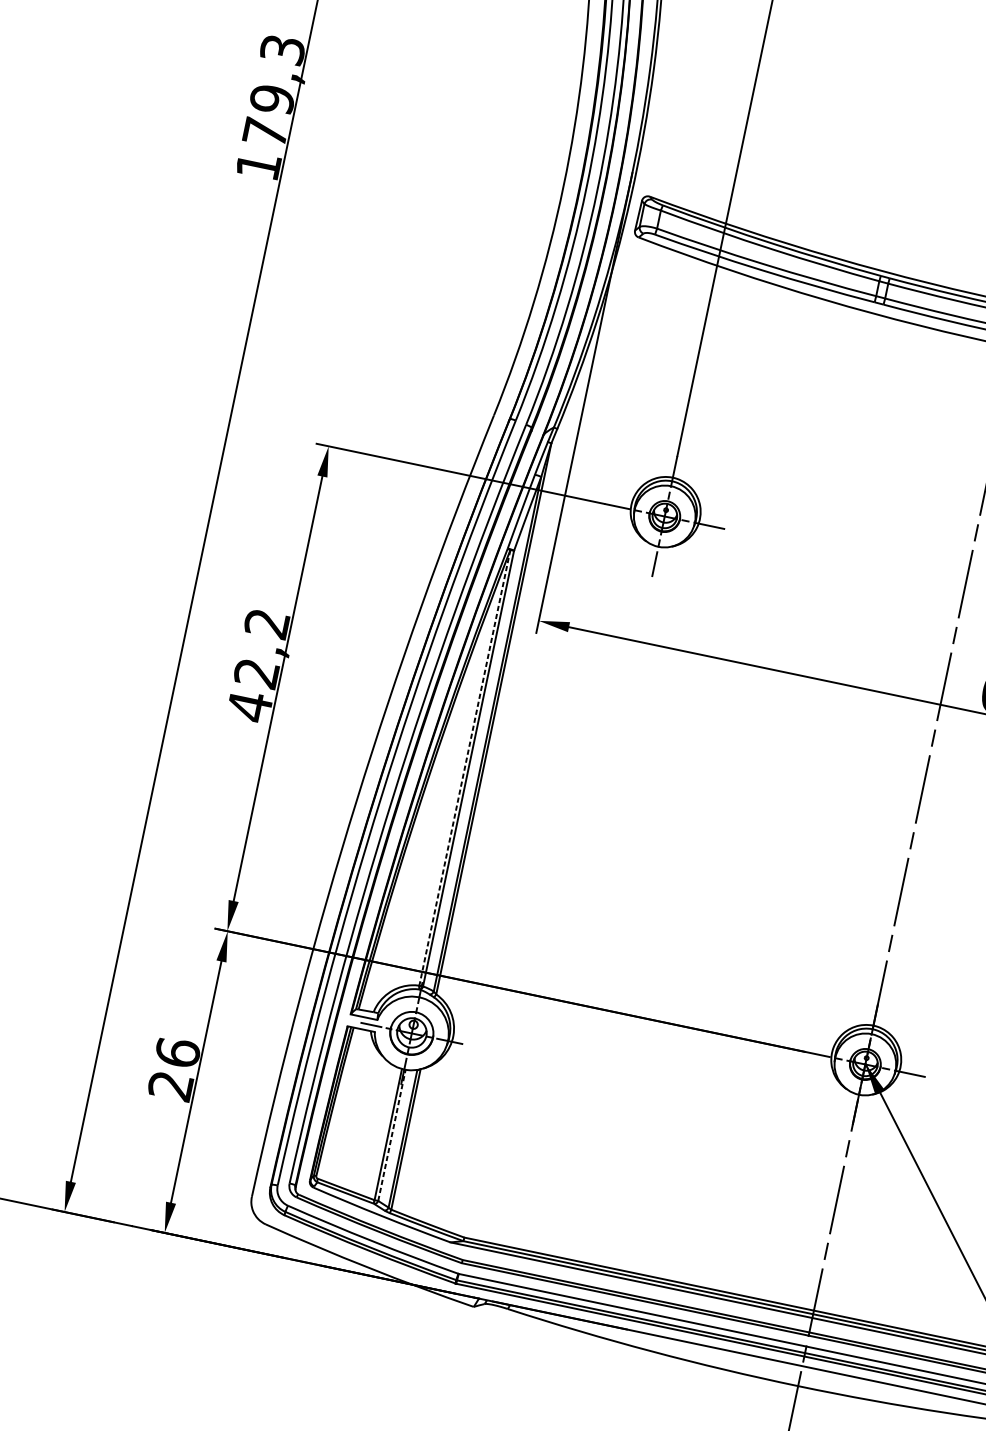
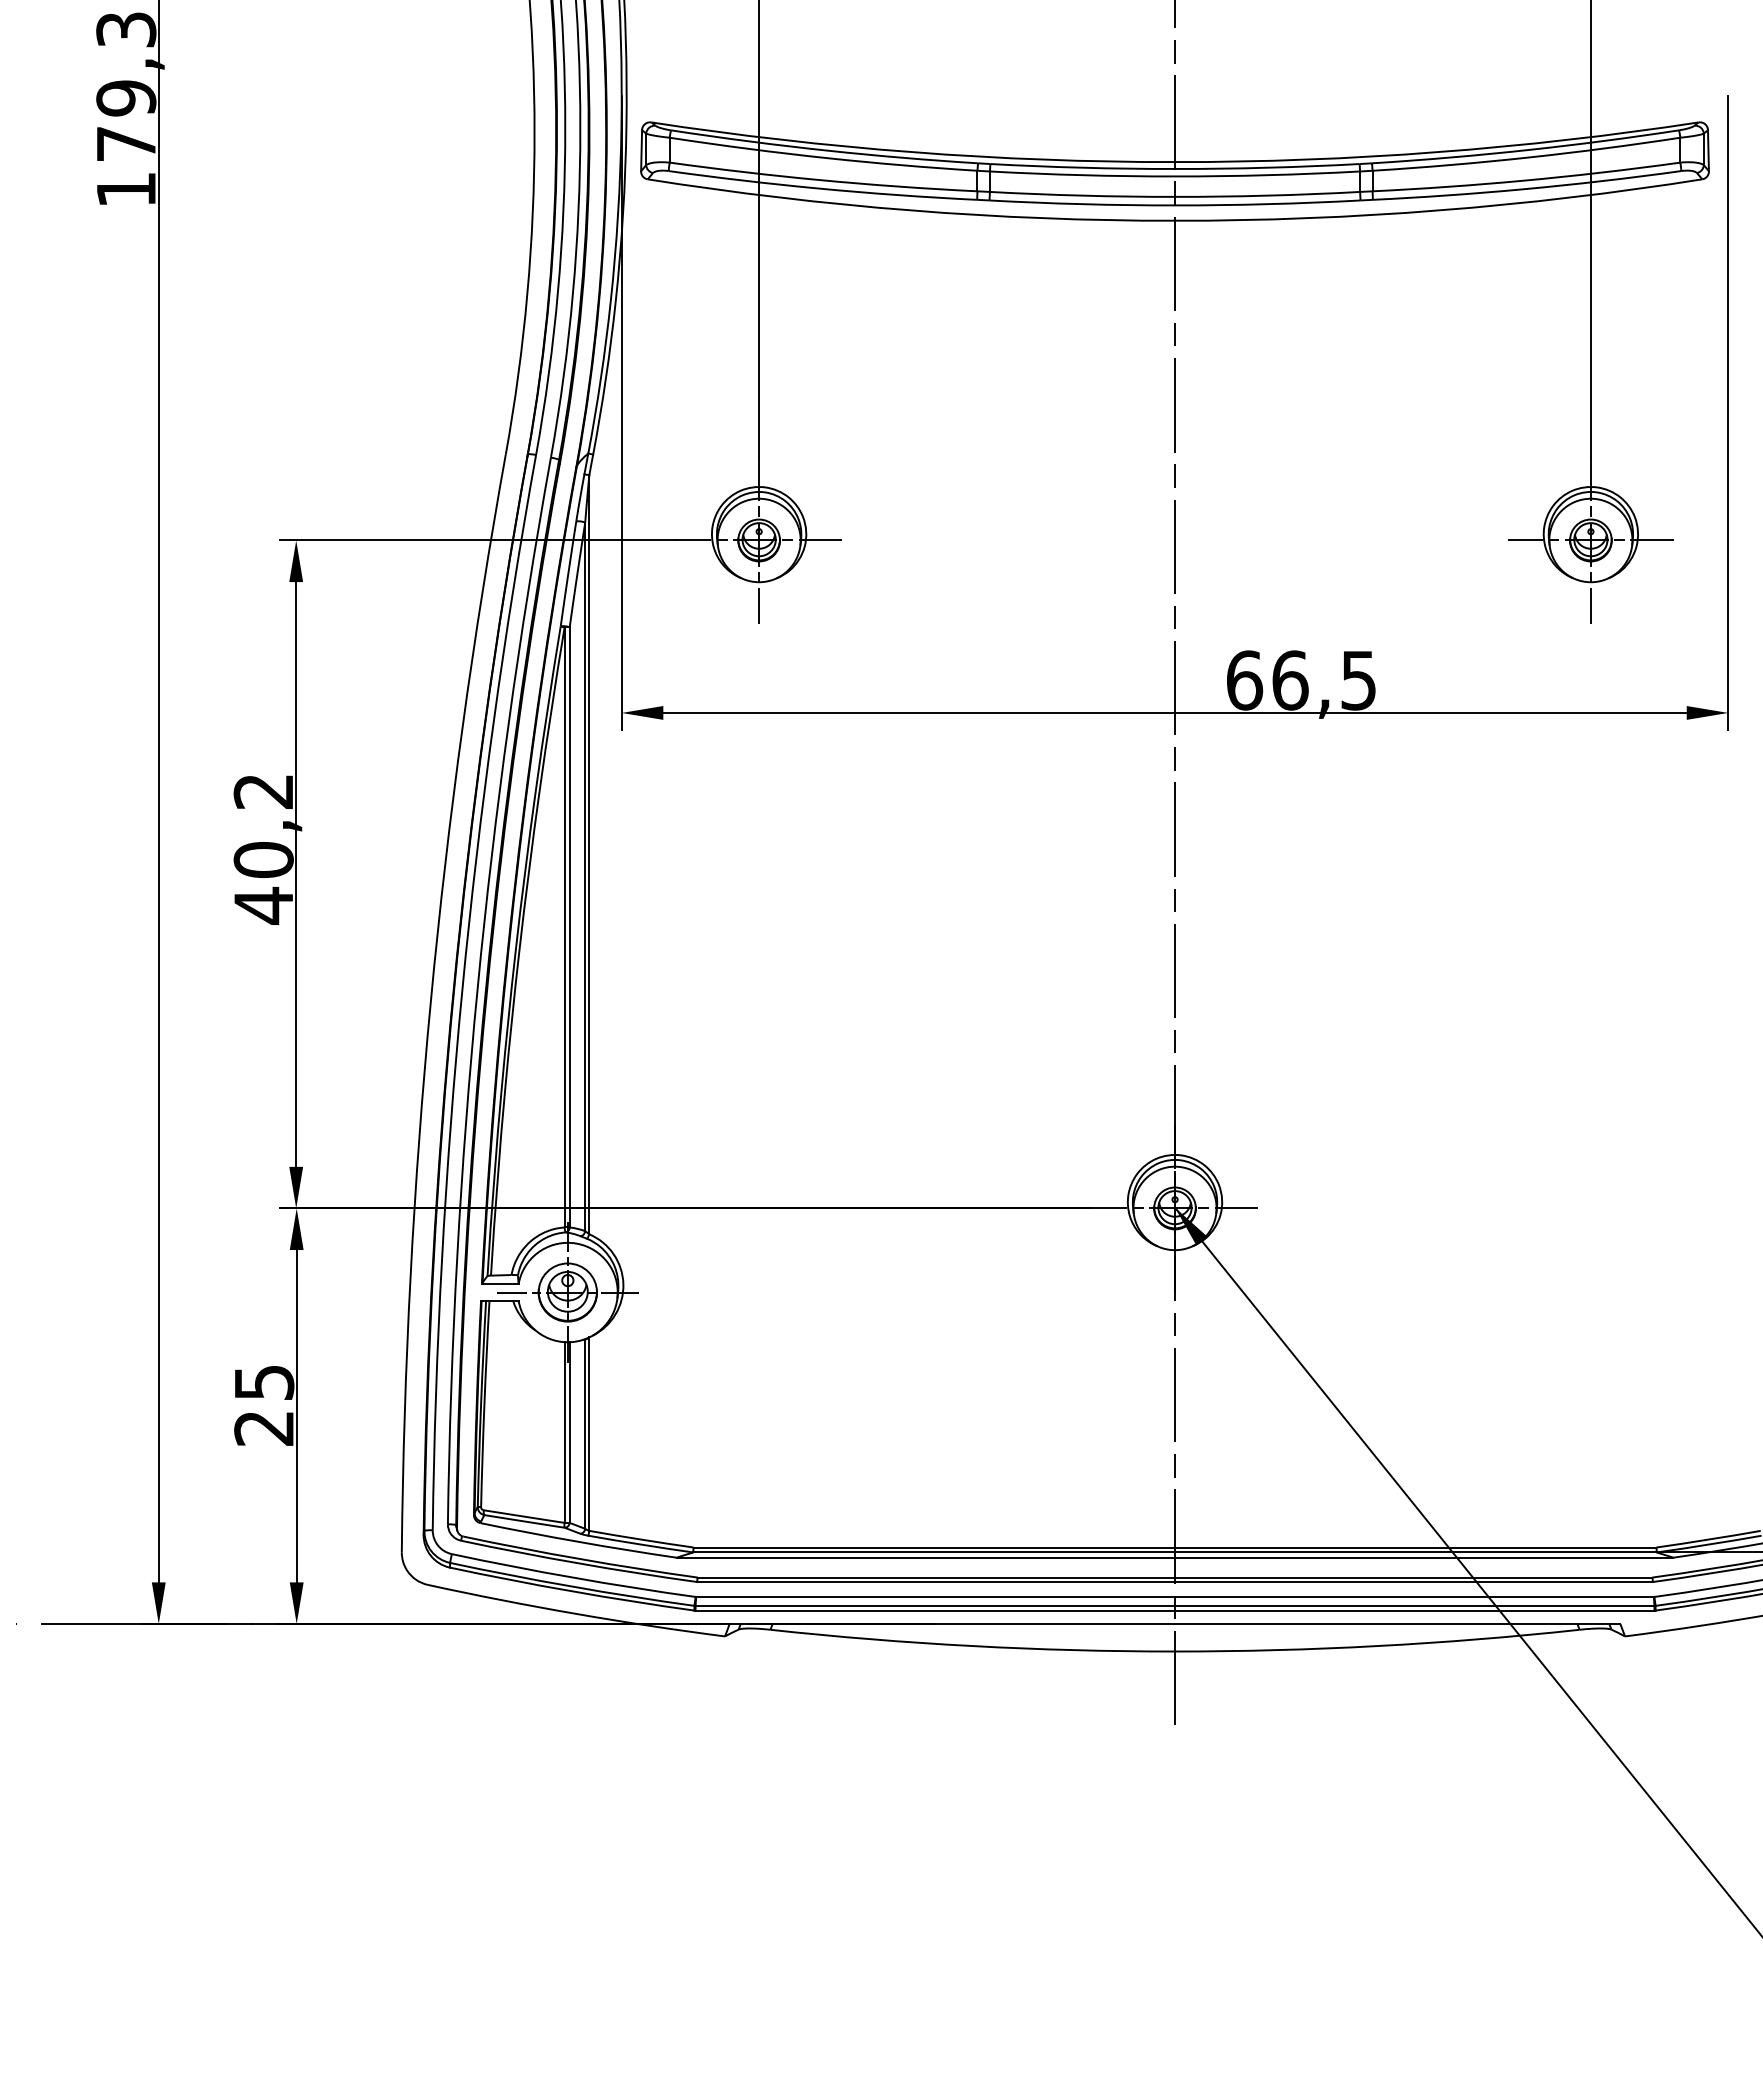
text: (256, 673) -> (263, 860), 42,2 -> 40,2
line: (464, 767) -> (564, 927), dashed -> solid
text: (177, 1052) -> (264, 1382), 26 -> 25
line: (391, 1135) -> (569, 1432), dashed -> solid

